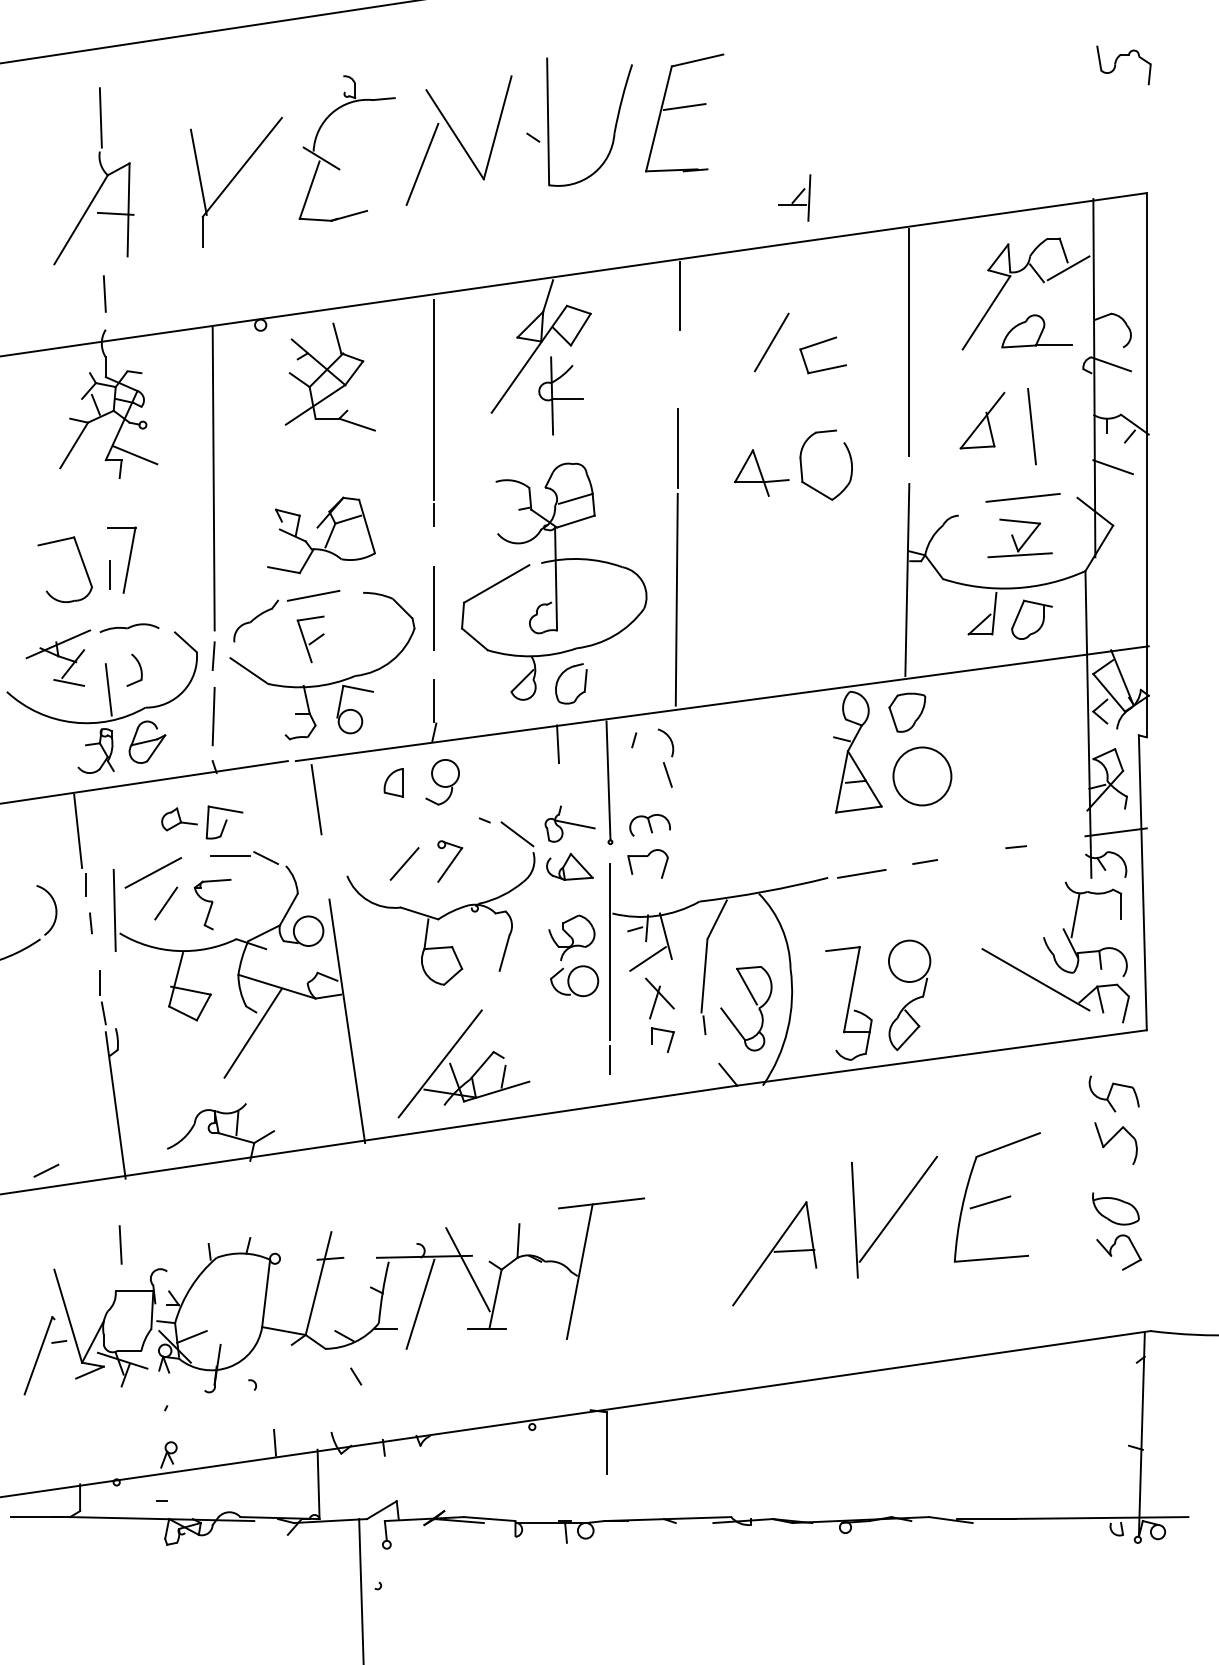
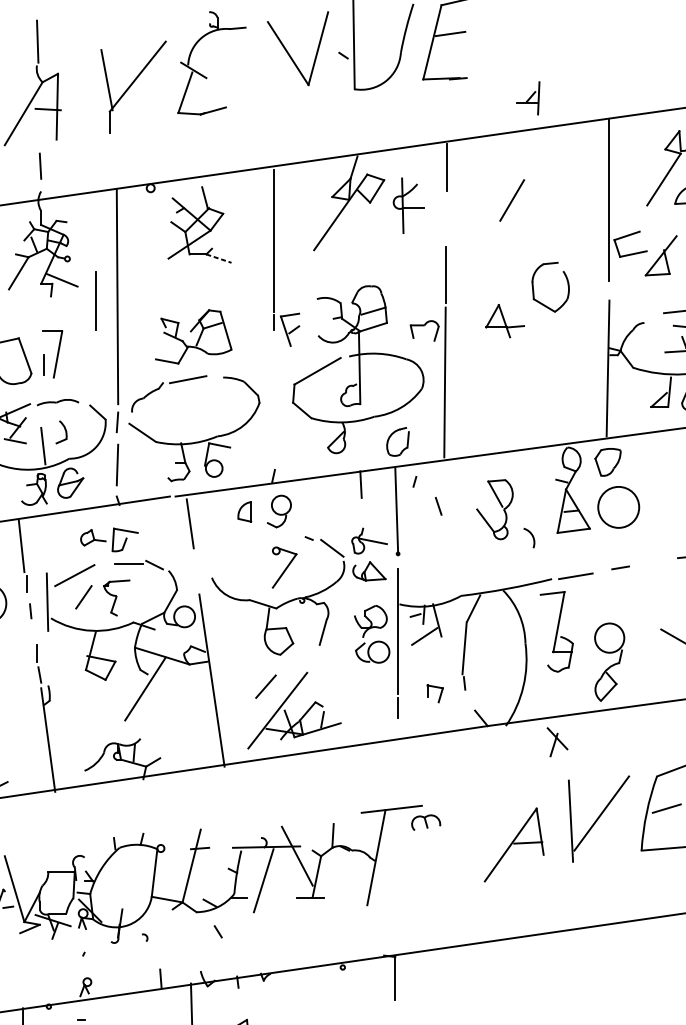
line: (422, 163) -> (265, 73), removed
part: (819, 344) -> (627, 236), moved
part: (560, 395) -> (408, 205), moved
line: (357, 424) -> (219, 258), solid -> dashed
part: (761, 472) -> (504, 320), moved
line: (433, 608) -> (95, 300), moved
part: (310, 639) -> (289, 329), moved
part: (561, 676) -> (391, 436), moved
line: (434, 700) -> (273, 453), removed
arc: (670, 741) -> (532, 537), moved
part: (649, 825) -> (425, 822), moved
part: (647, 856) -> (424, 325), moved
part: (450, 861) -> (284, 567), size x1.4
line: (404, 863) -> (265, 686), moved
part: (659, 998) -> (557, 742), moved
part: (848, 1003) -> (556, 631), moved
part: (755, 1004) -> (501, 506), moved
line: (120, 1244) -> (51, 838), removed
line: (191, 1336) -> (101, 903), removed

